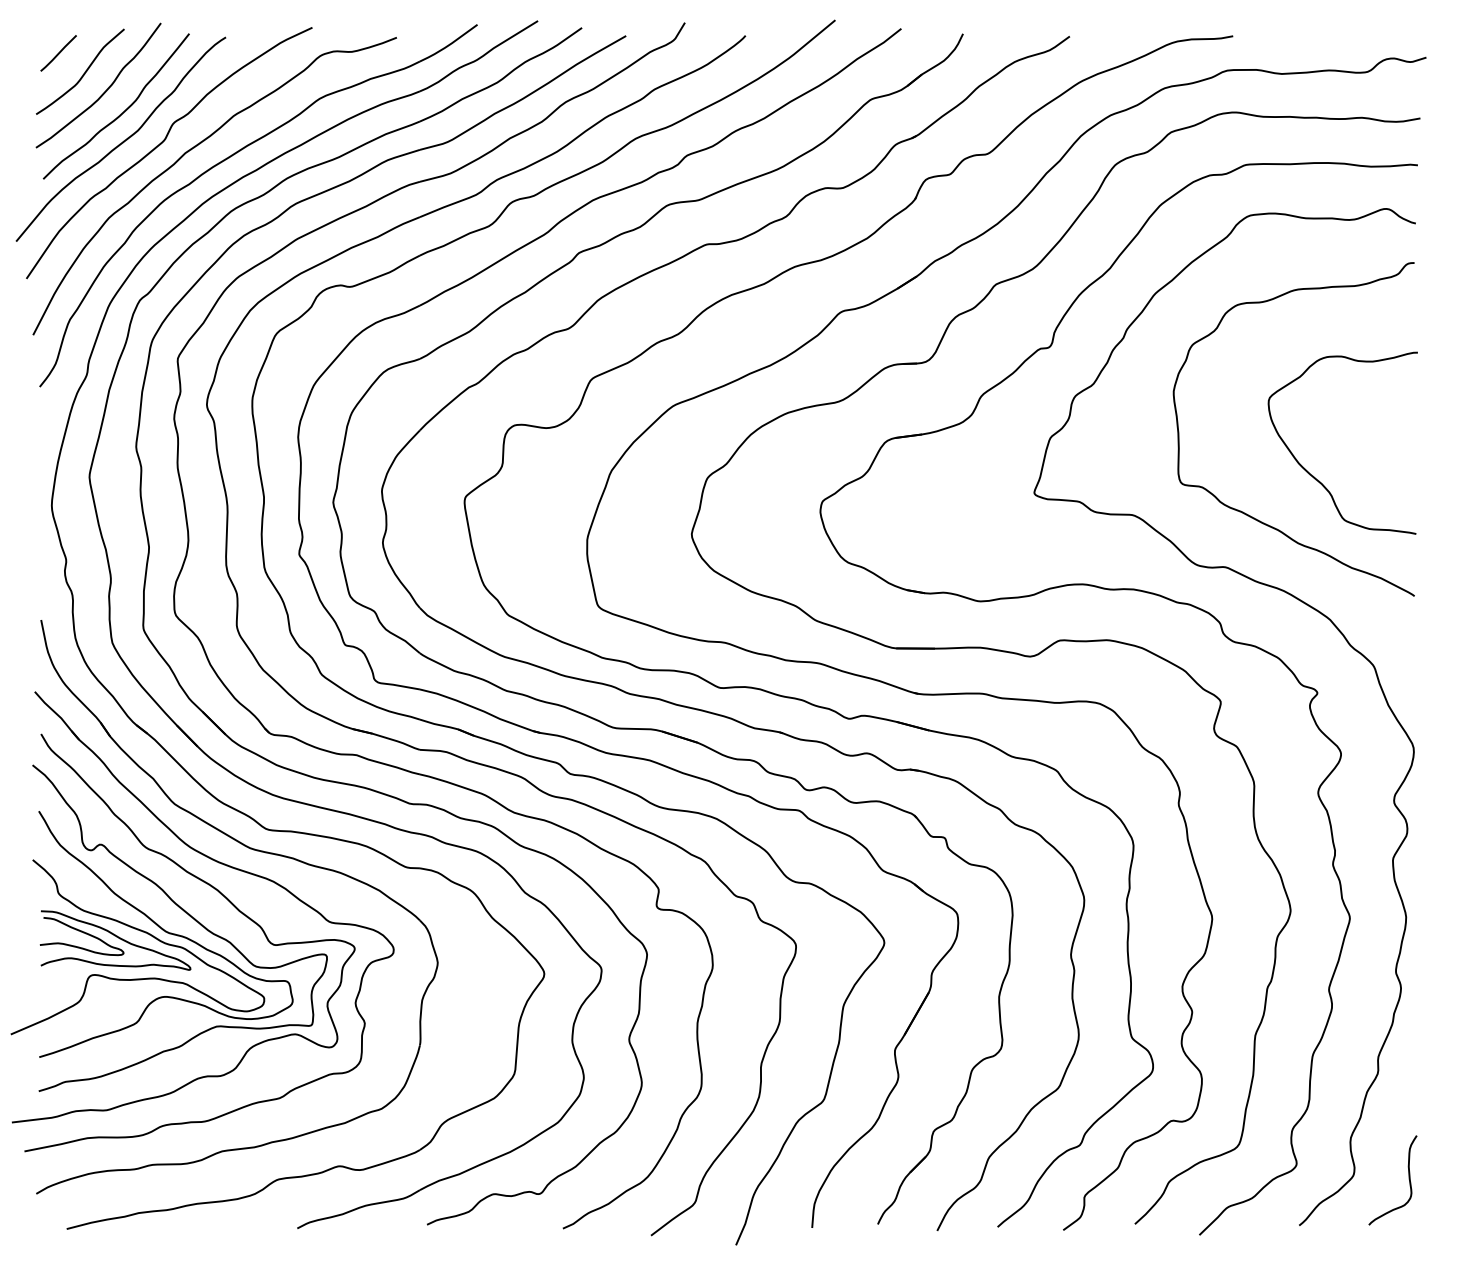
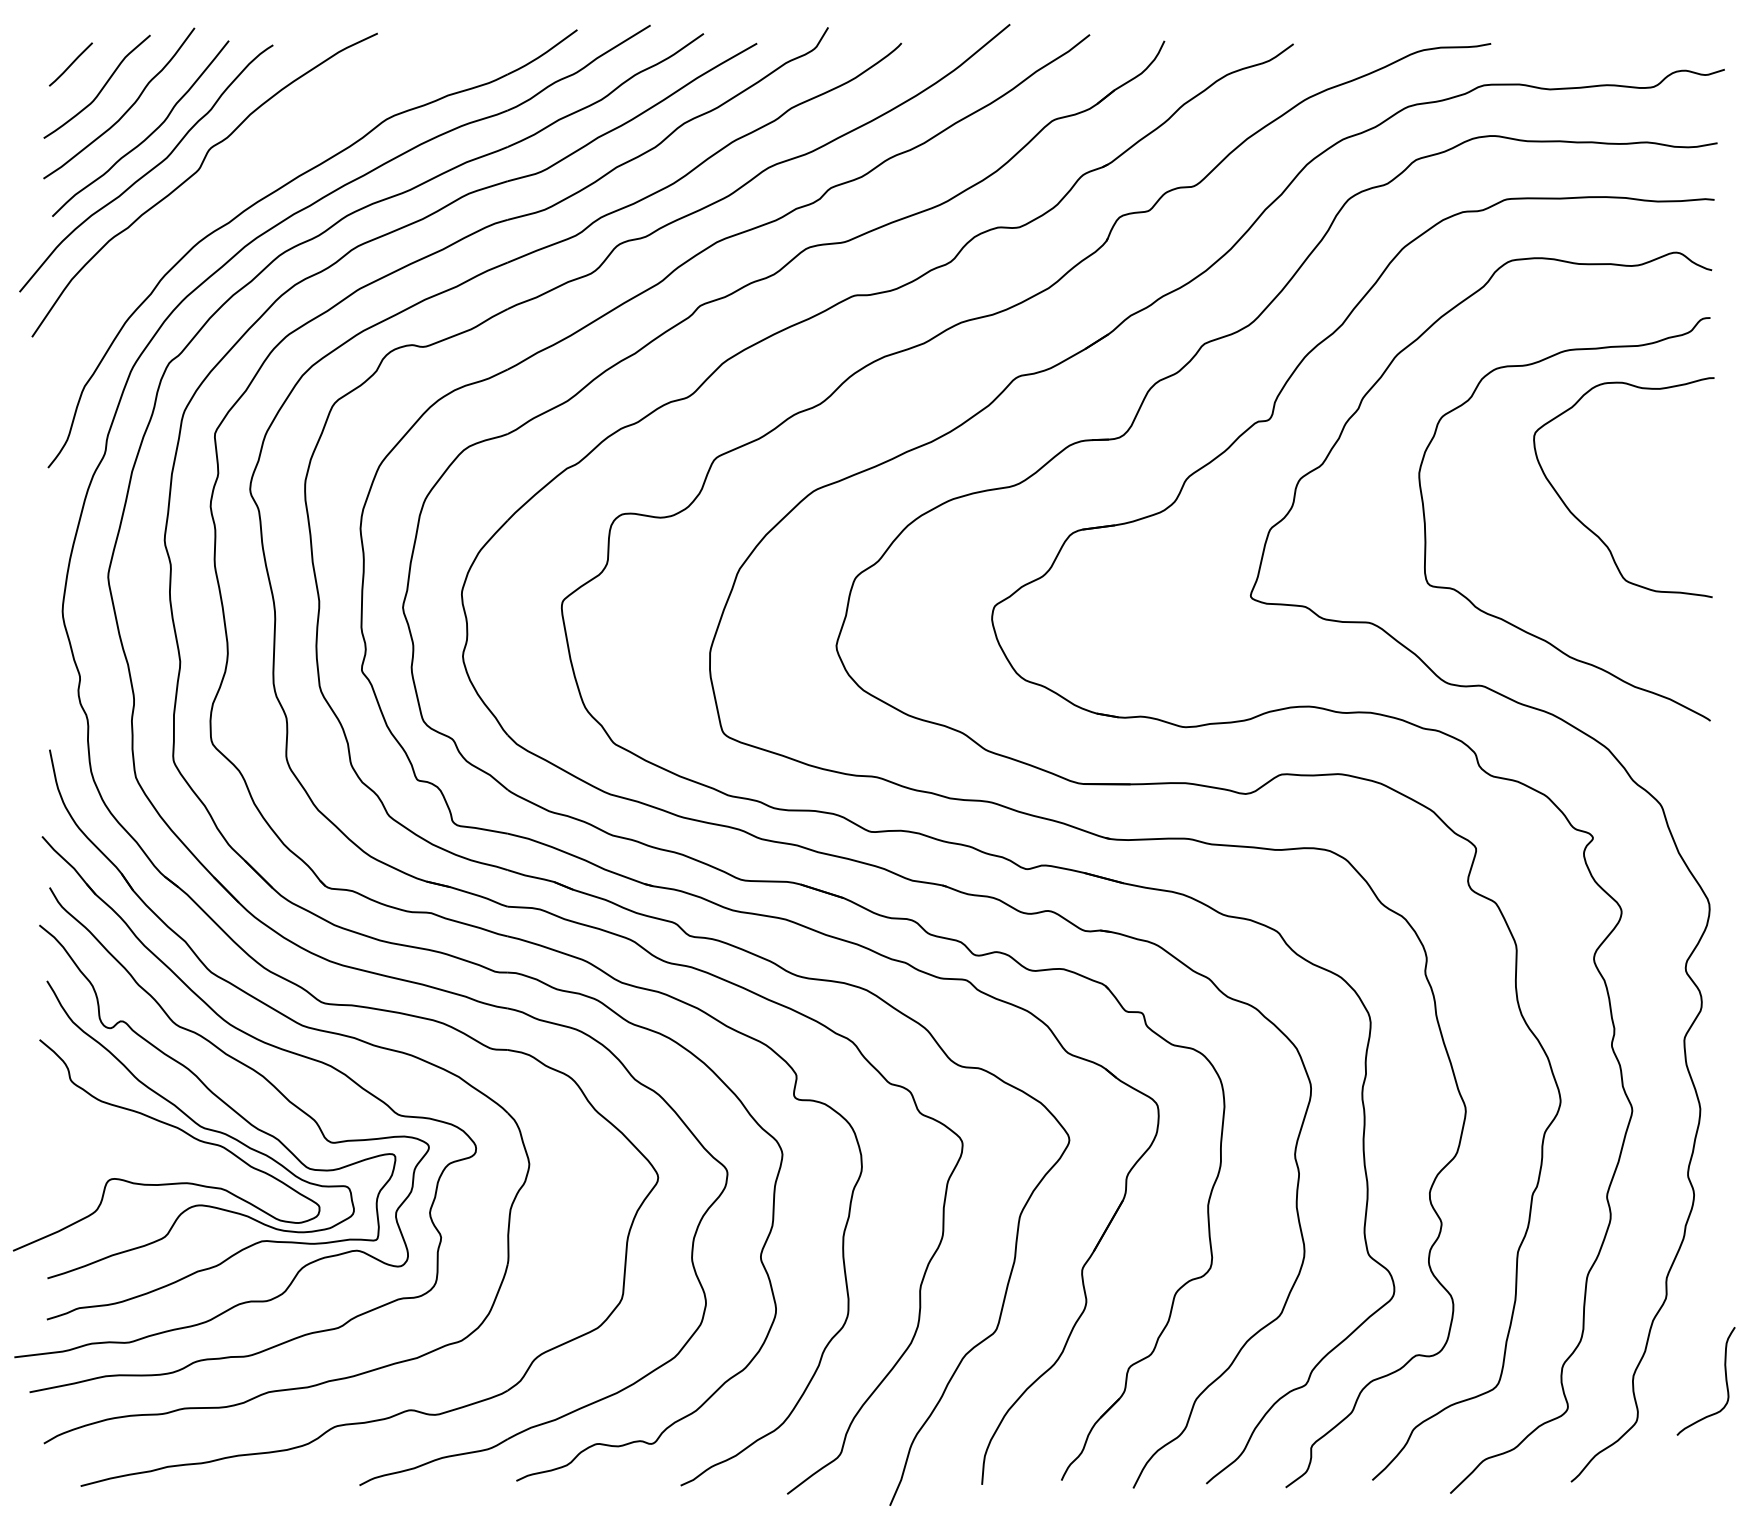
curve: (191, 150) -> (231, 181), removed
curve: (1313, 475) -> (1588, 526), moved
part: (115, 940) -> (139, 1137), removed
curve: (1408, 1179) -> (1724, 1380), moved

